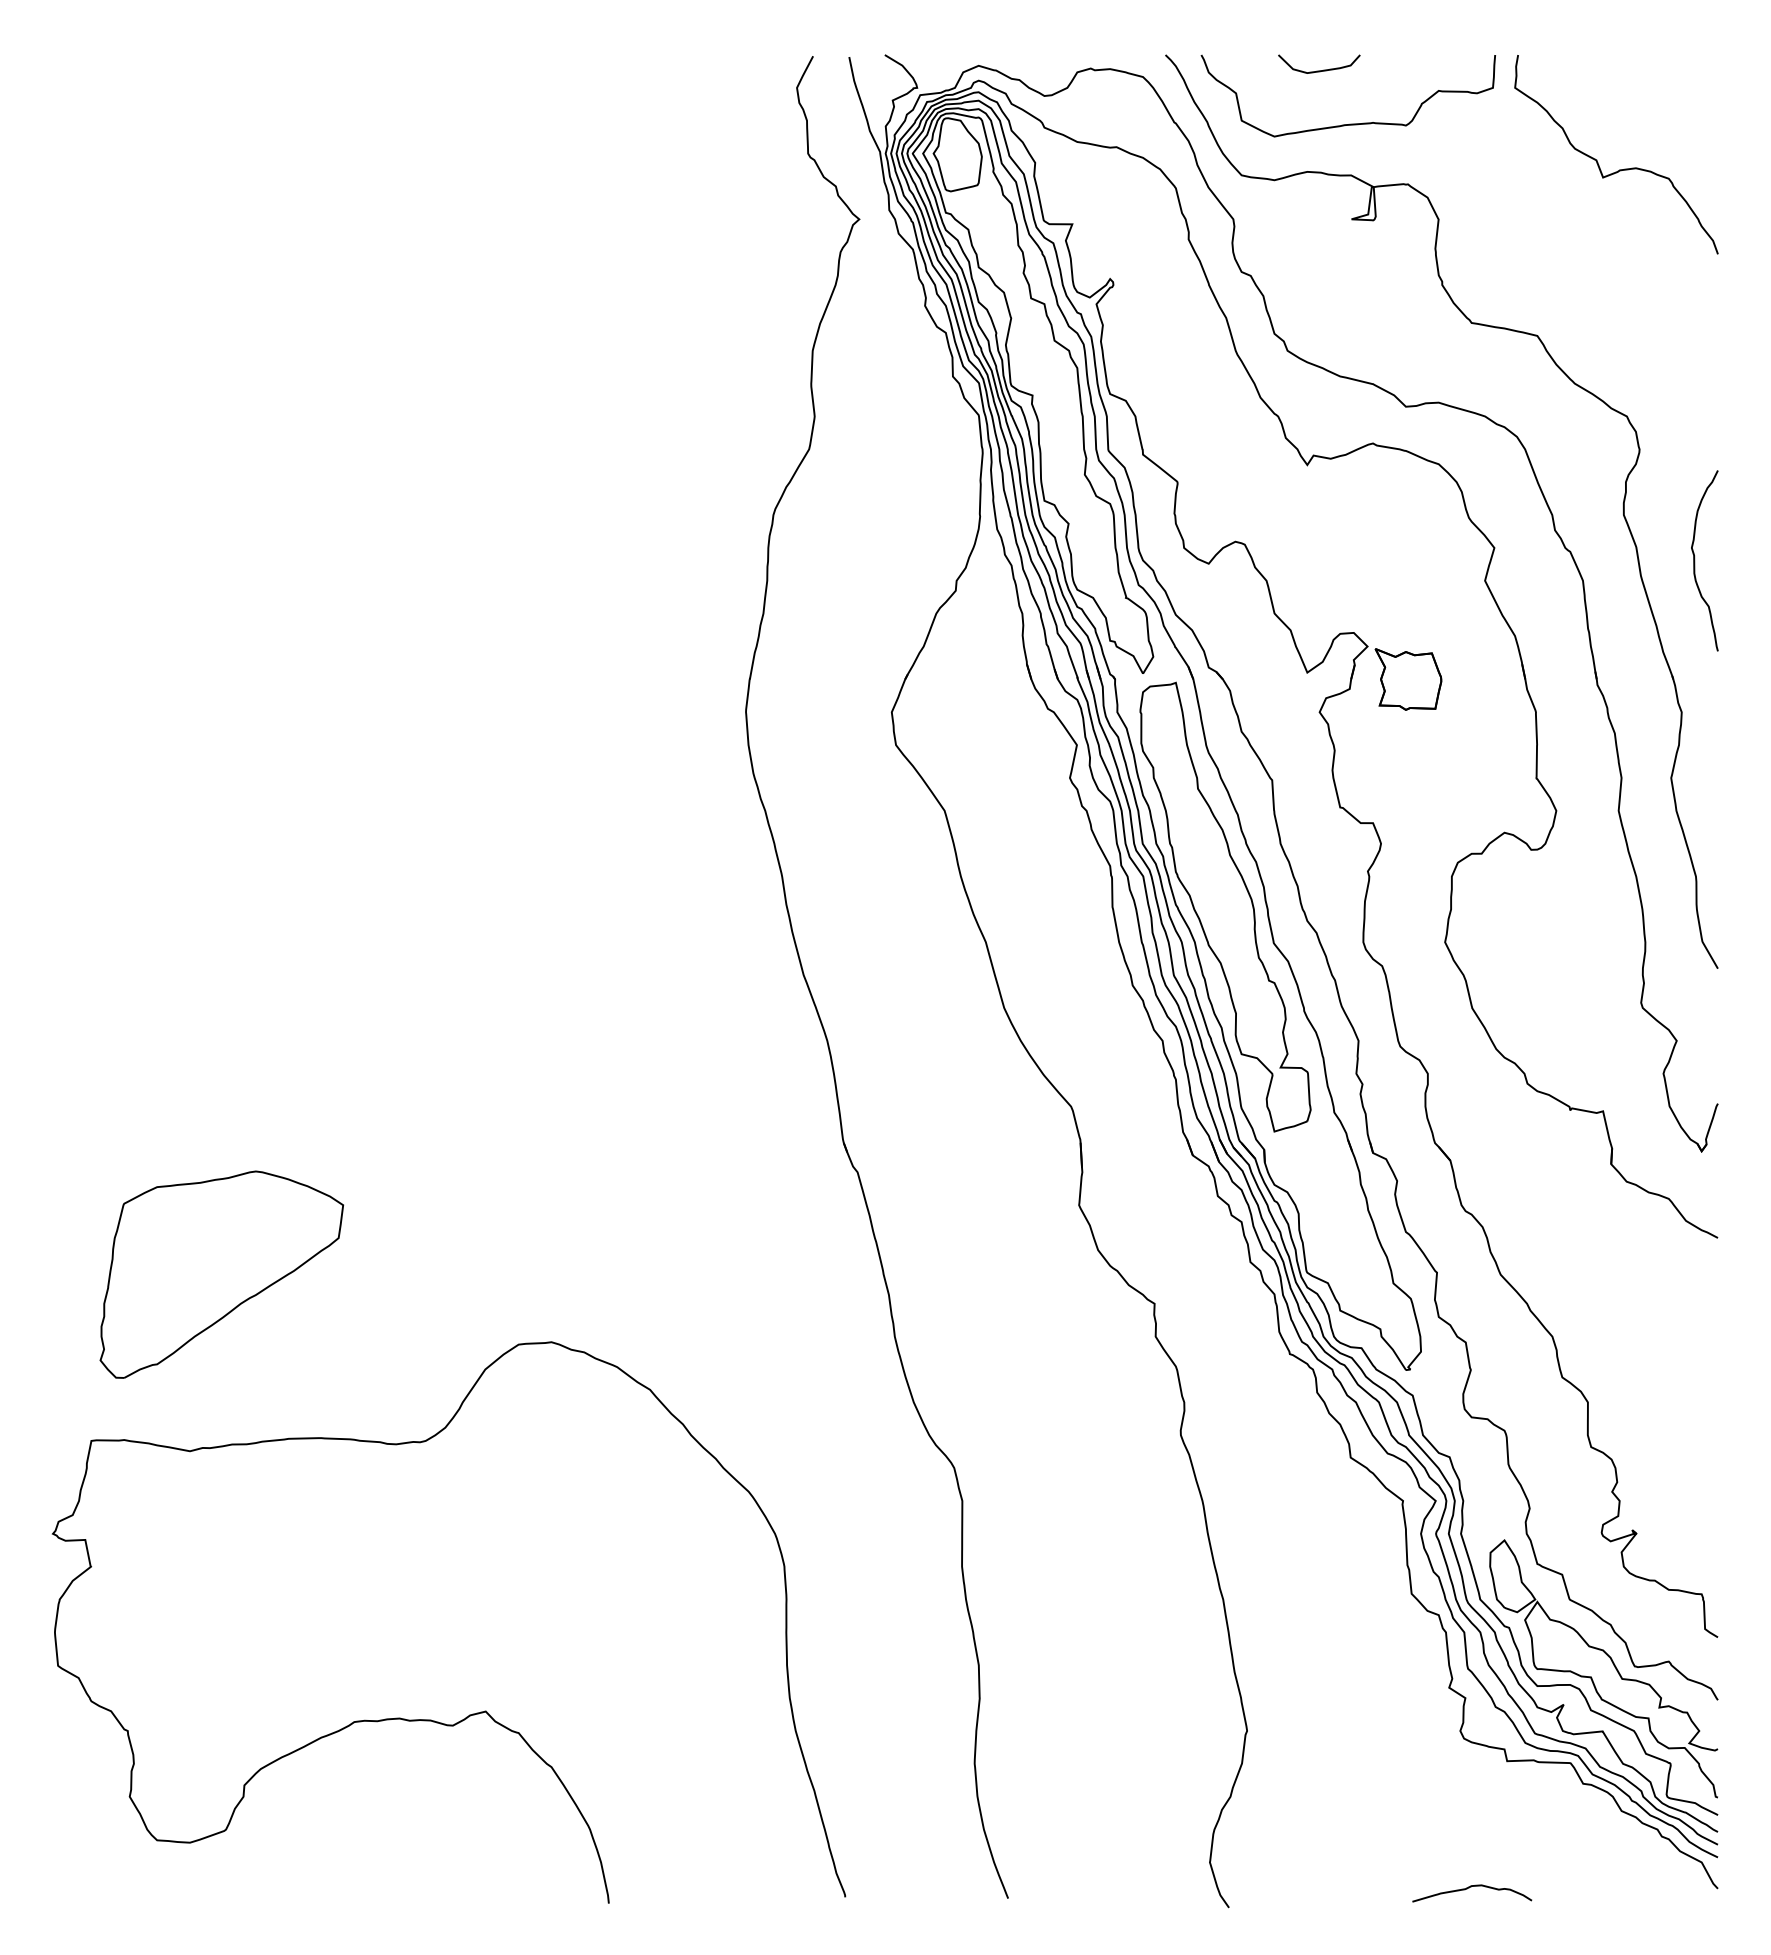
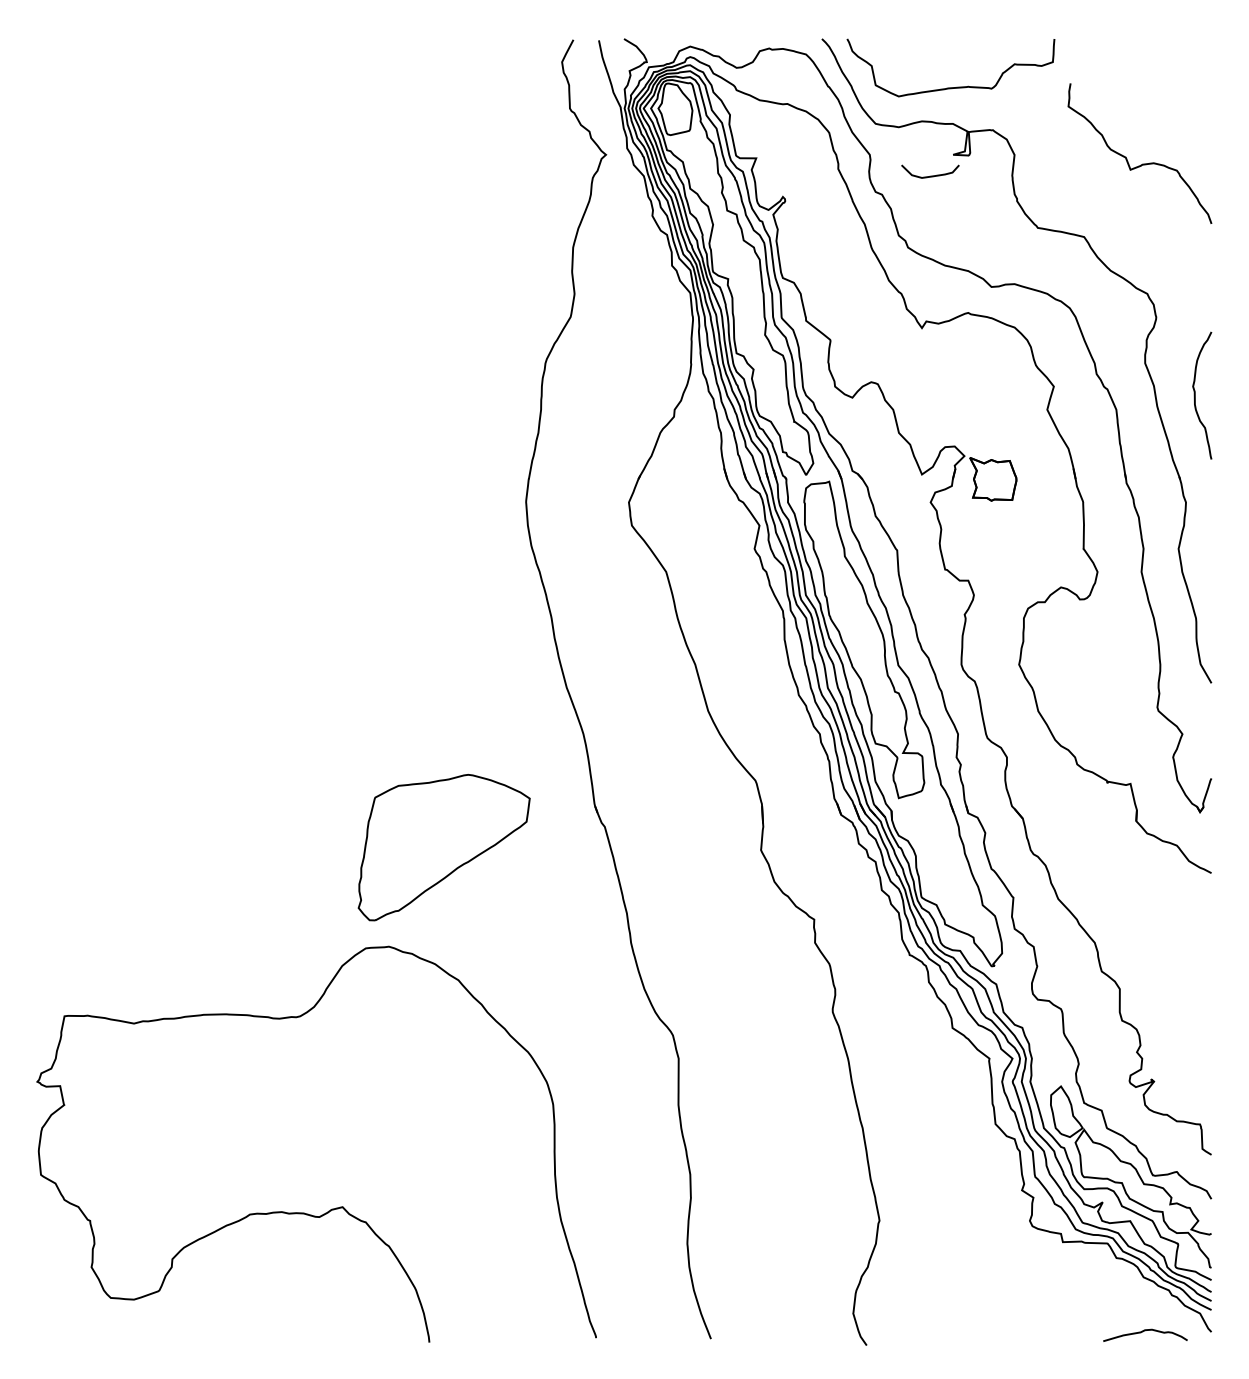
curve: (1319, 70) -> (930, 176), moved
curve: (1619, 169) -> (1142, 164), moved
part: (221, 1274) -> (443, 847), moved
curve: (1469, 1888) -> (1143, 1331), moved

